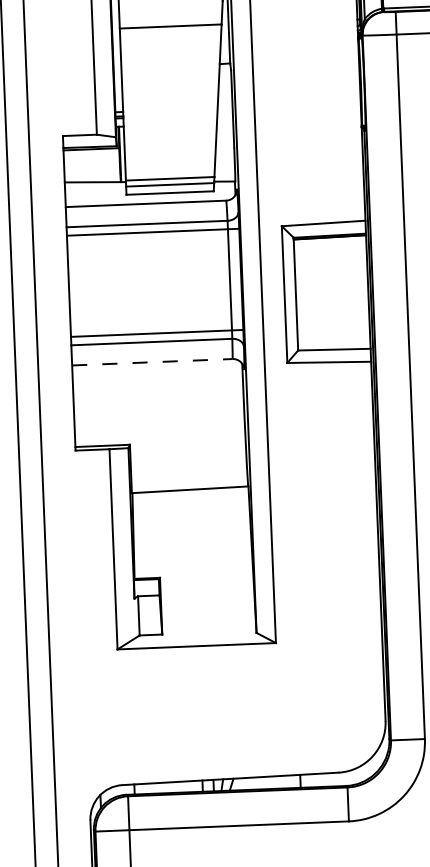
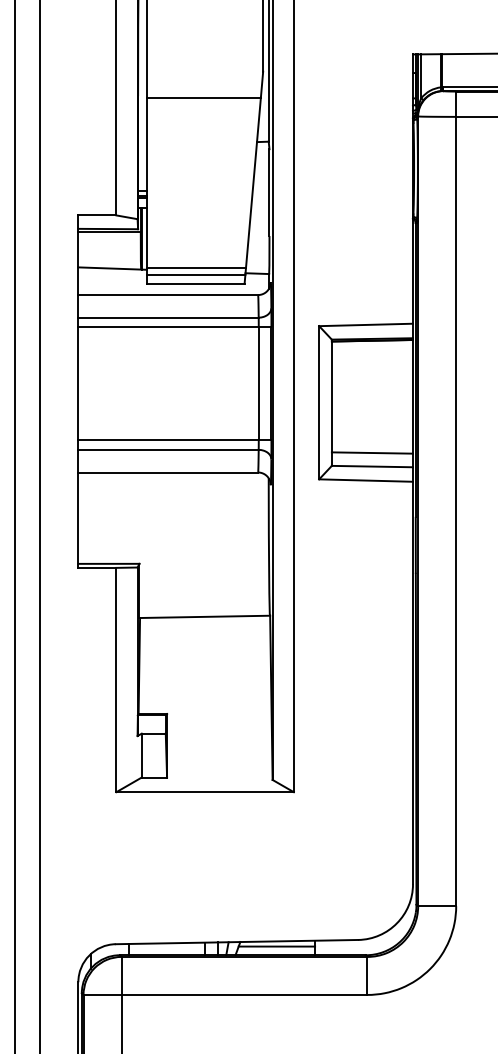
line: (333, 337) -> (372, 452), added
line: (152, 362) -> (168, 472), dashed -> solid
line: (265, 781) -> (276, 946), added

